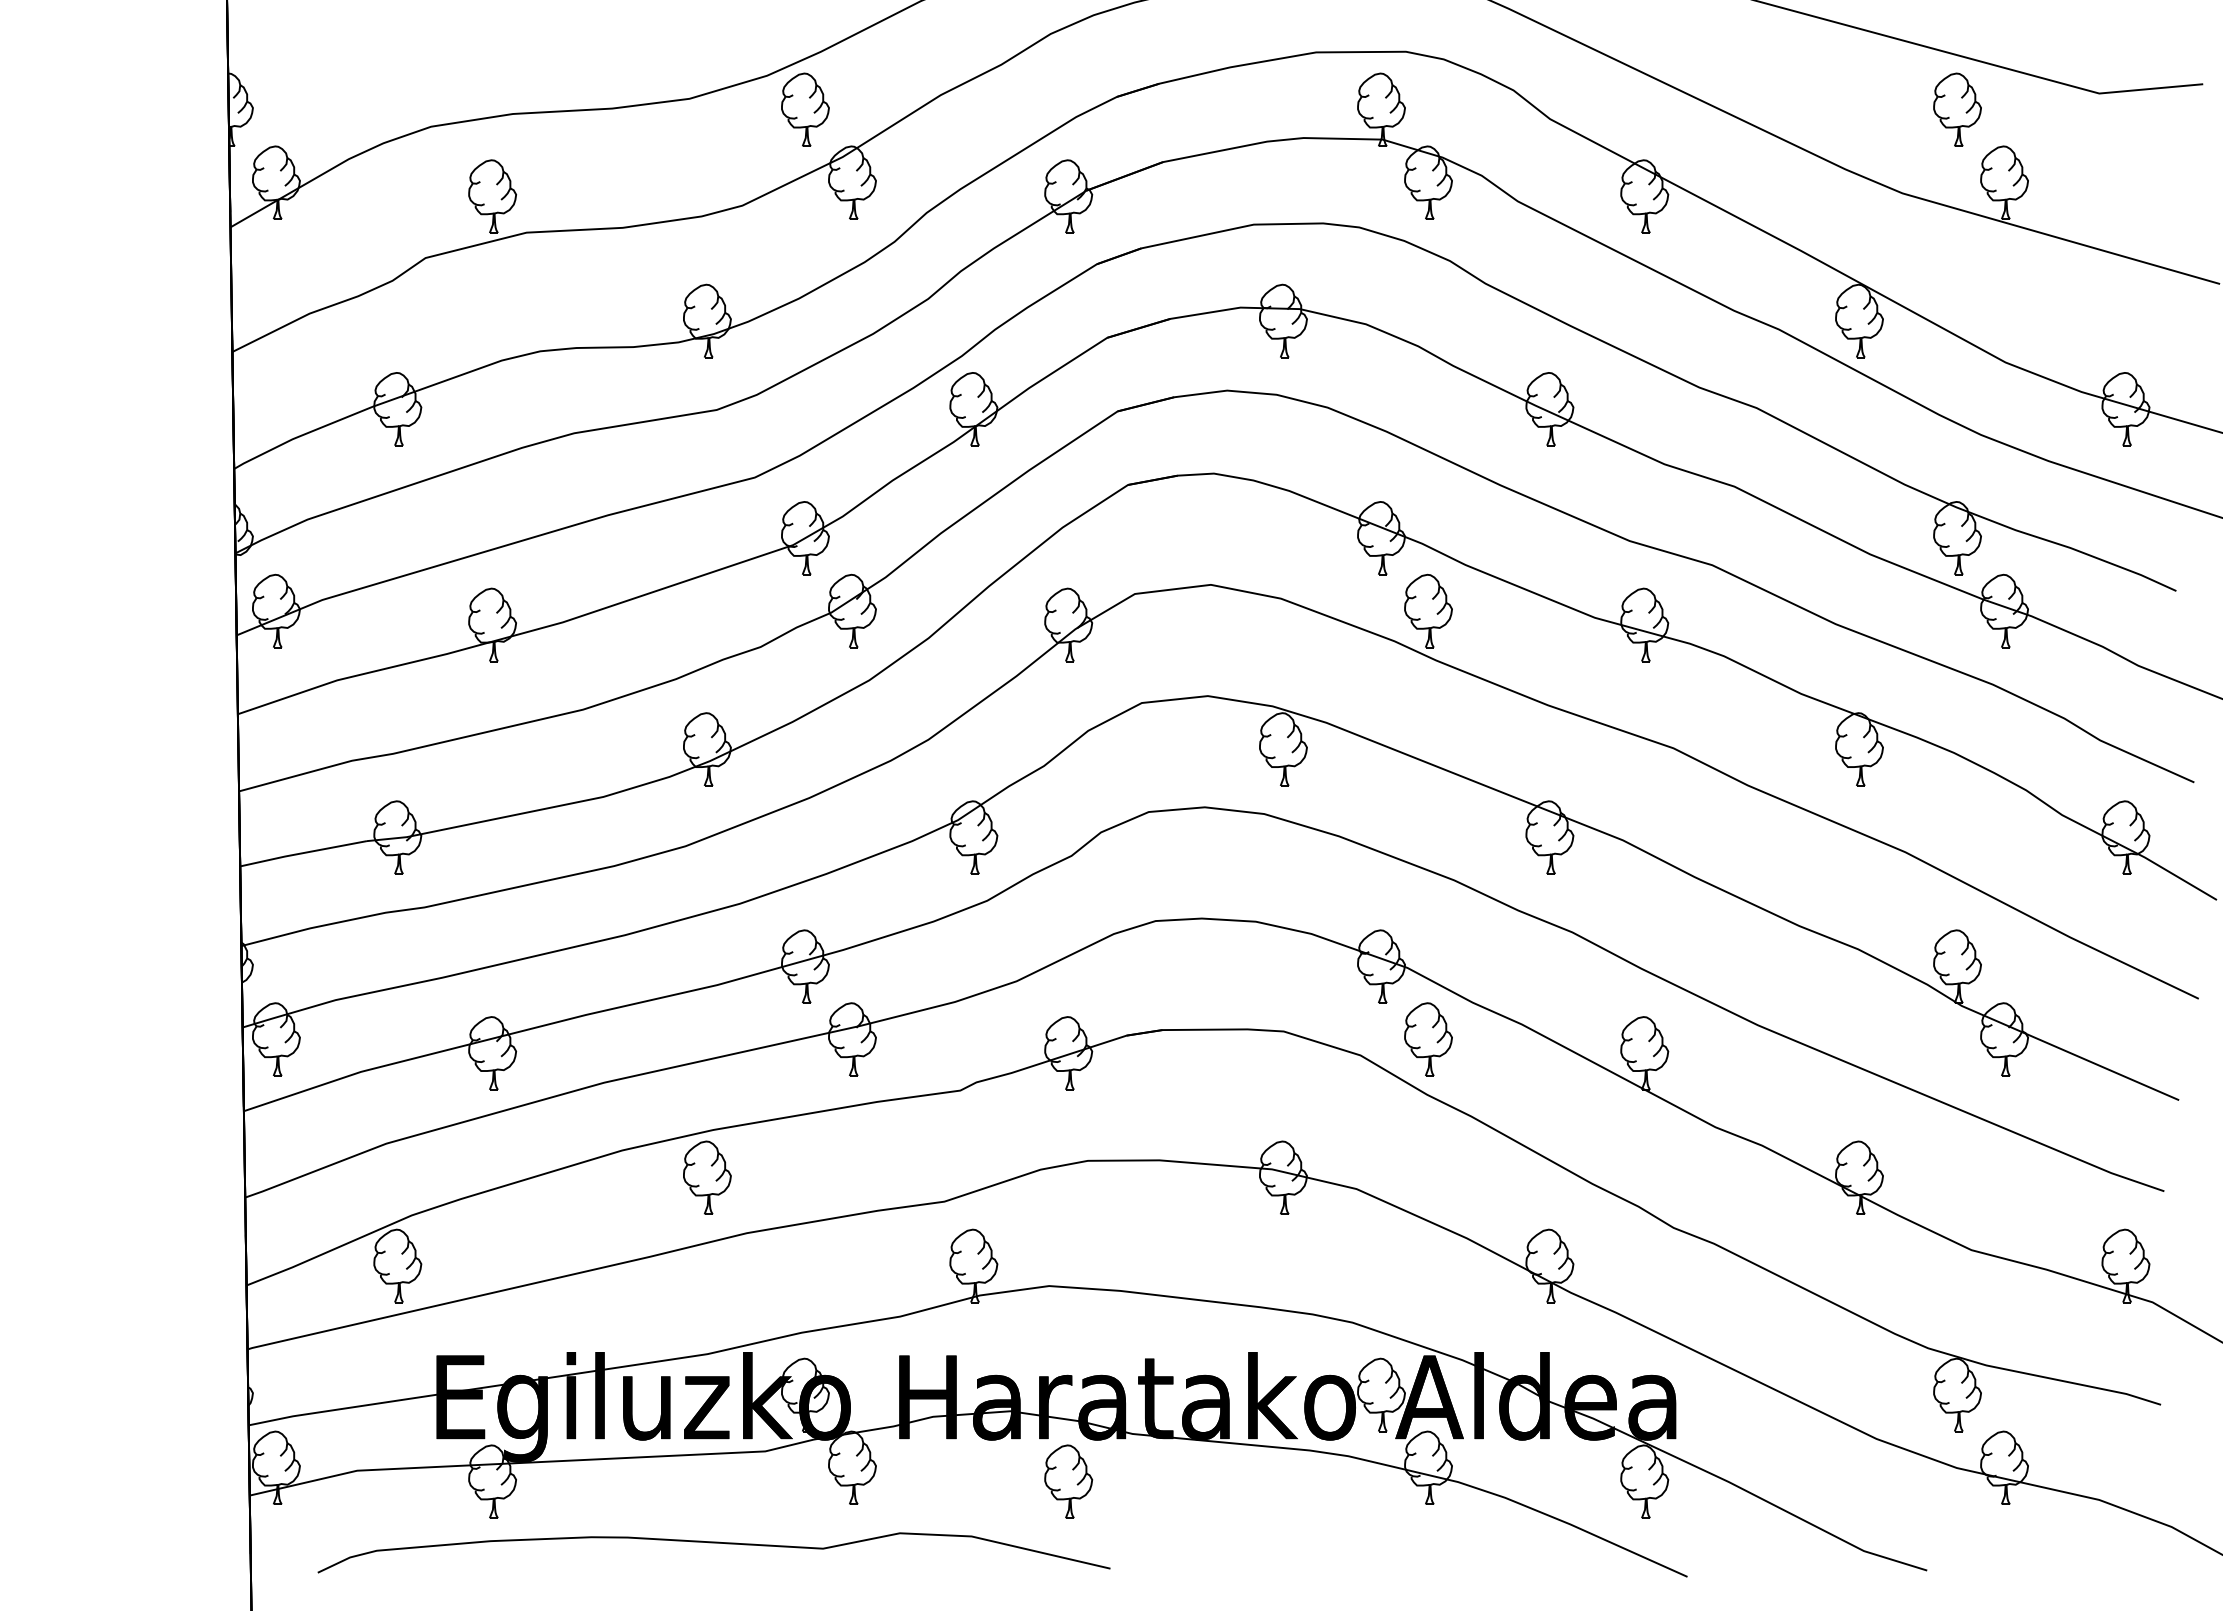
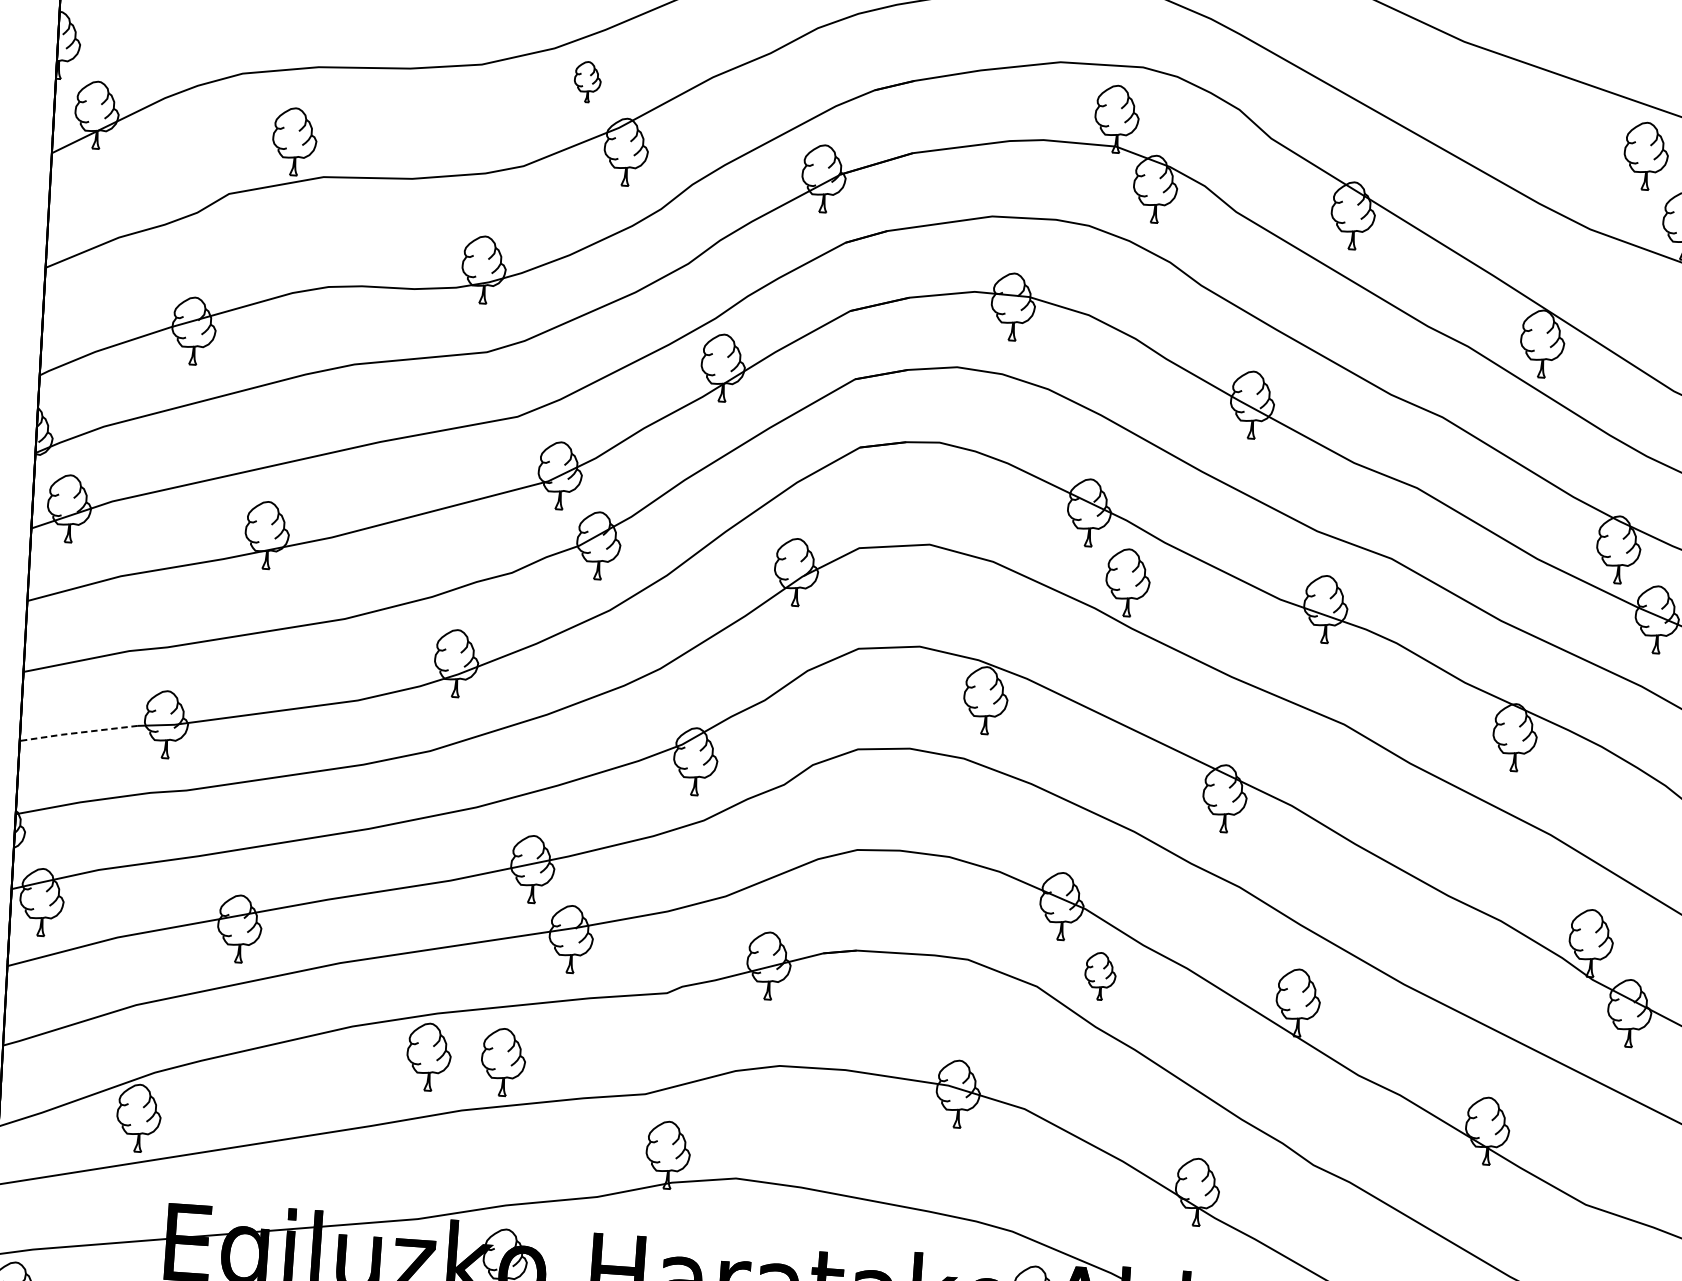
part: (805, 109) -> (587, 81), size x0.6
line: (302, 853) -> (77, 733), solid -> dashed
part: (1428, 1039) -> (1100, 976), size x0.7
part: (788, 1177) -> (503, 1062), added

